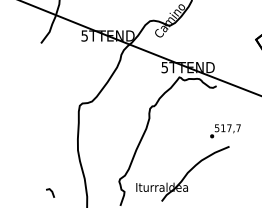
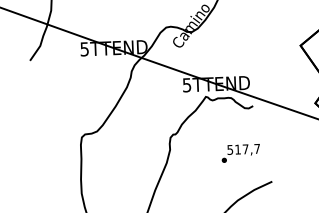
text: (225, 131) -> (240, 153), moved

